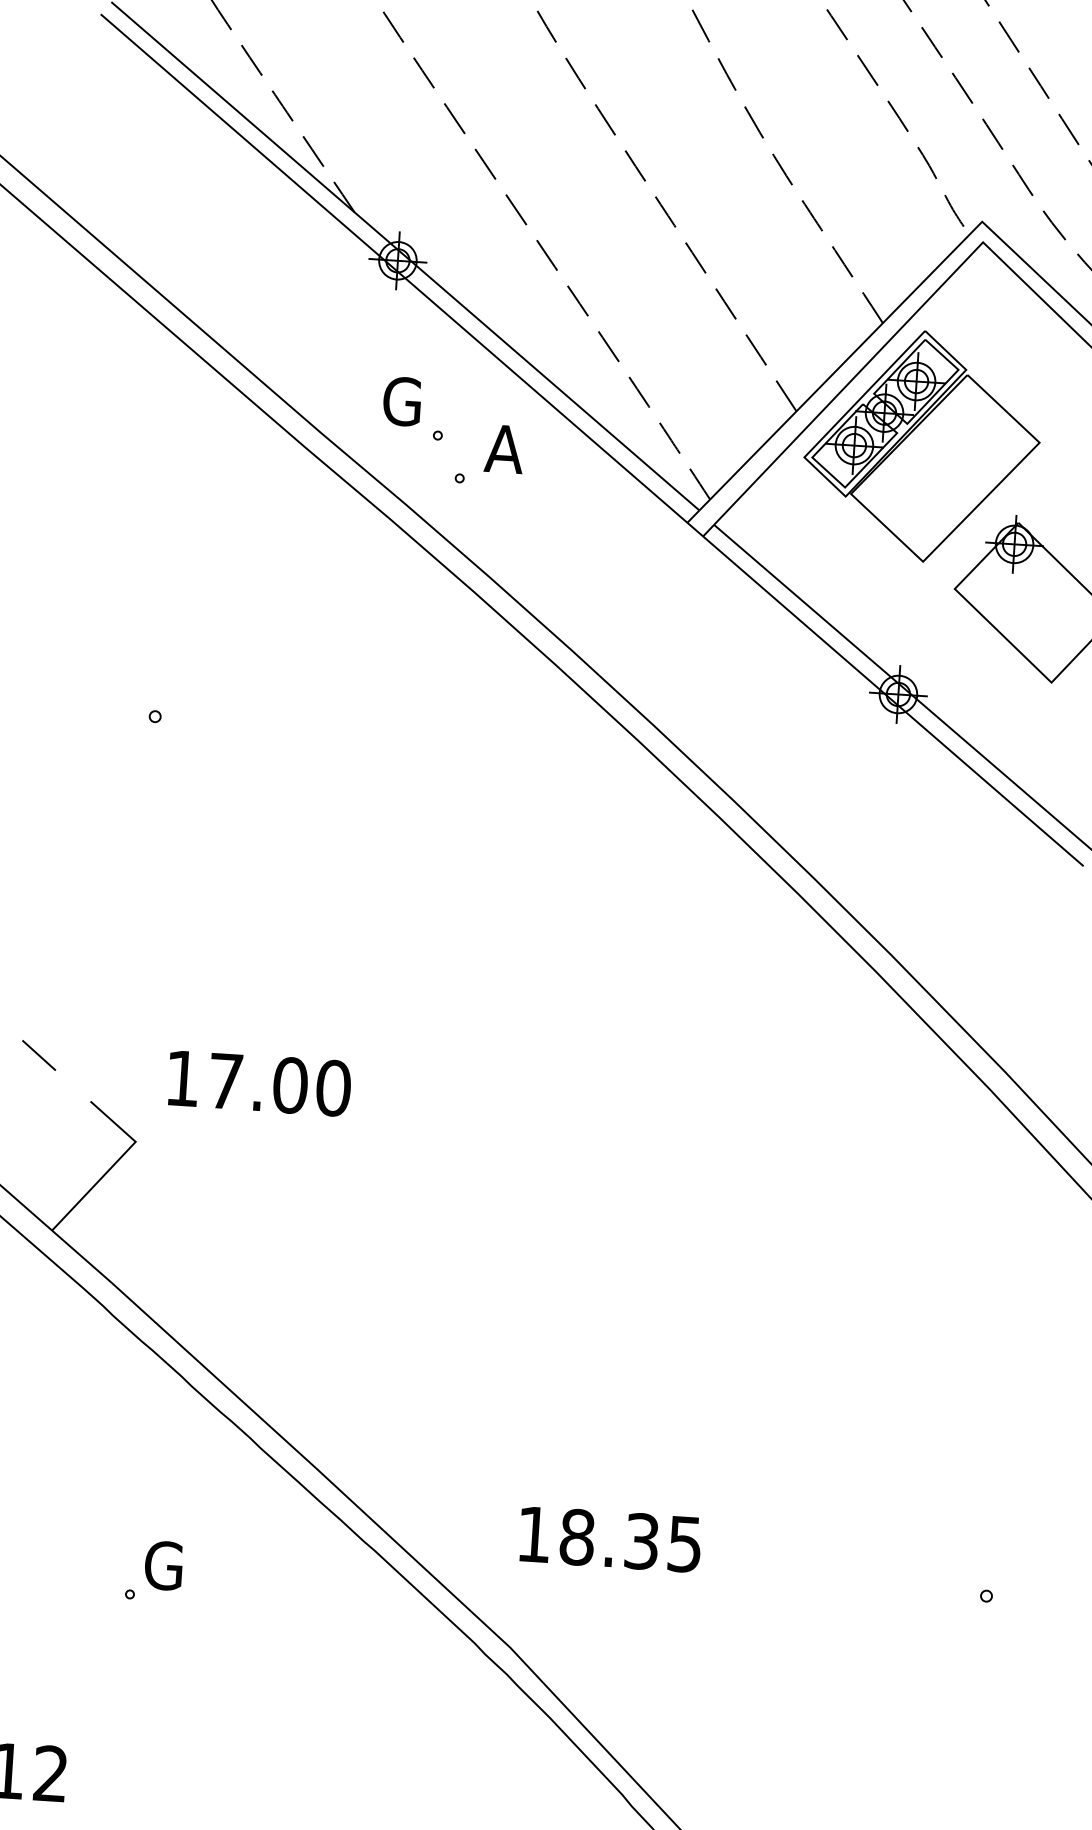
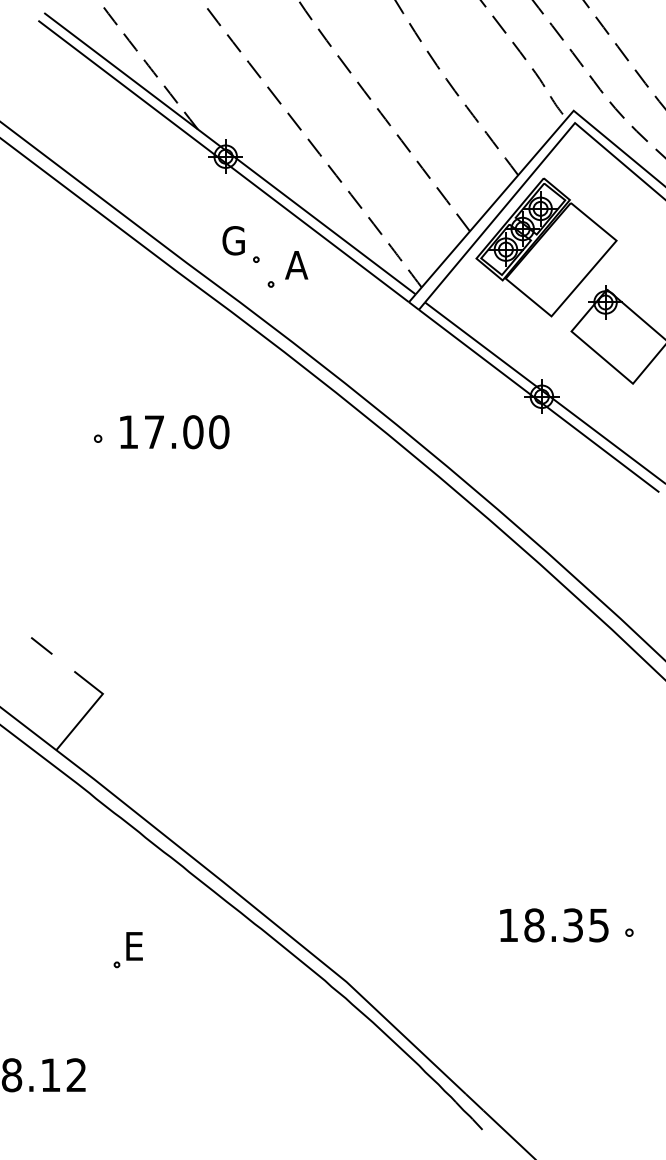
text: (259, 1083) -> (174, 432), moved
text: (610, 1539) -> (554, 925), moved
text: (162, 1565) -> (135, 946), G -> E

